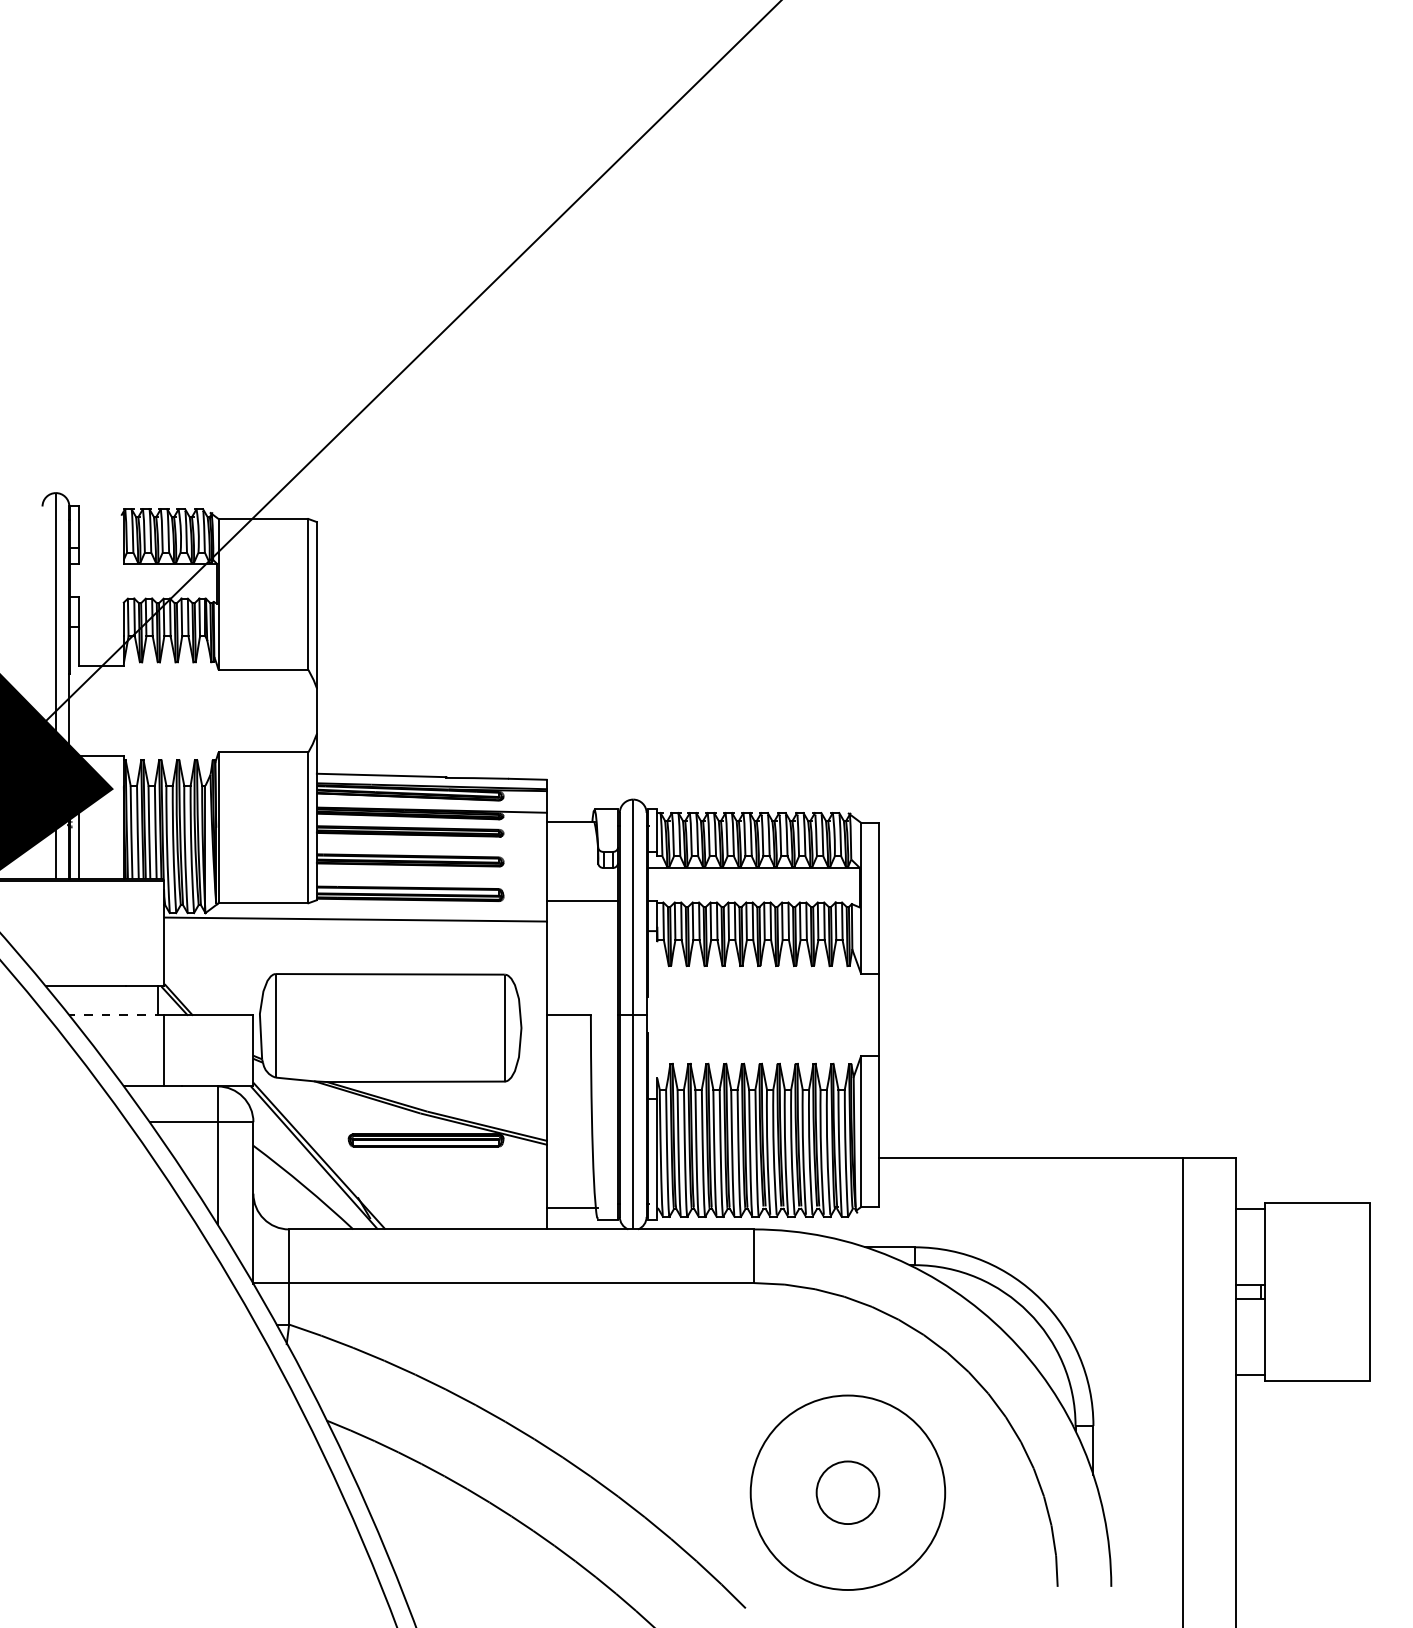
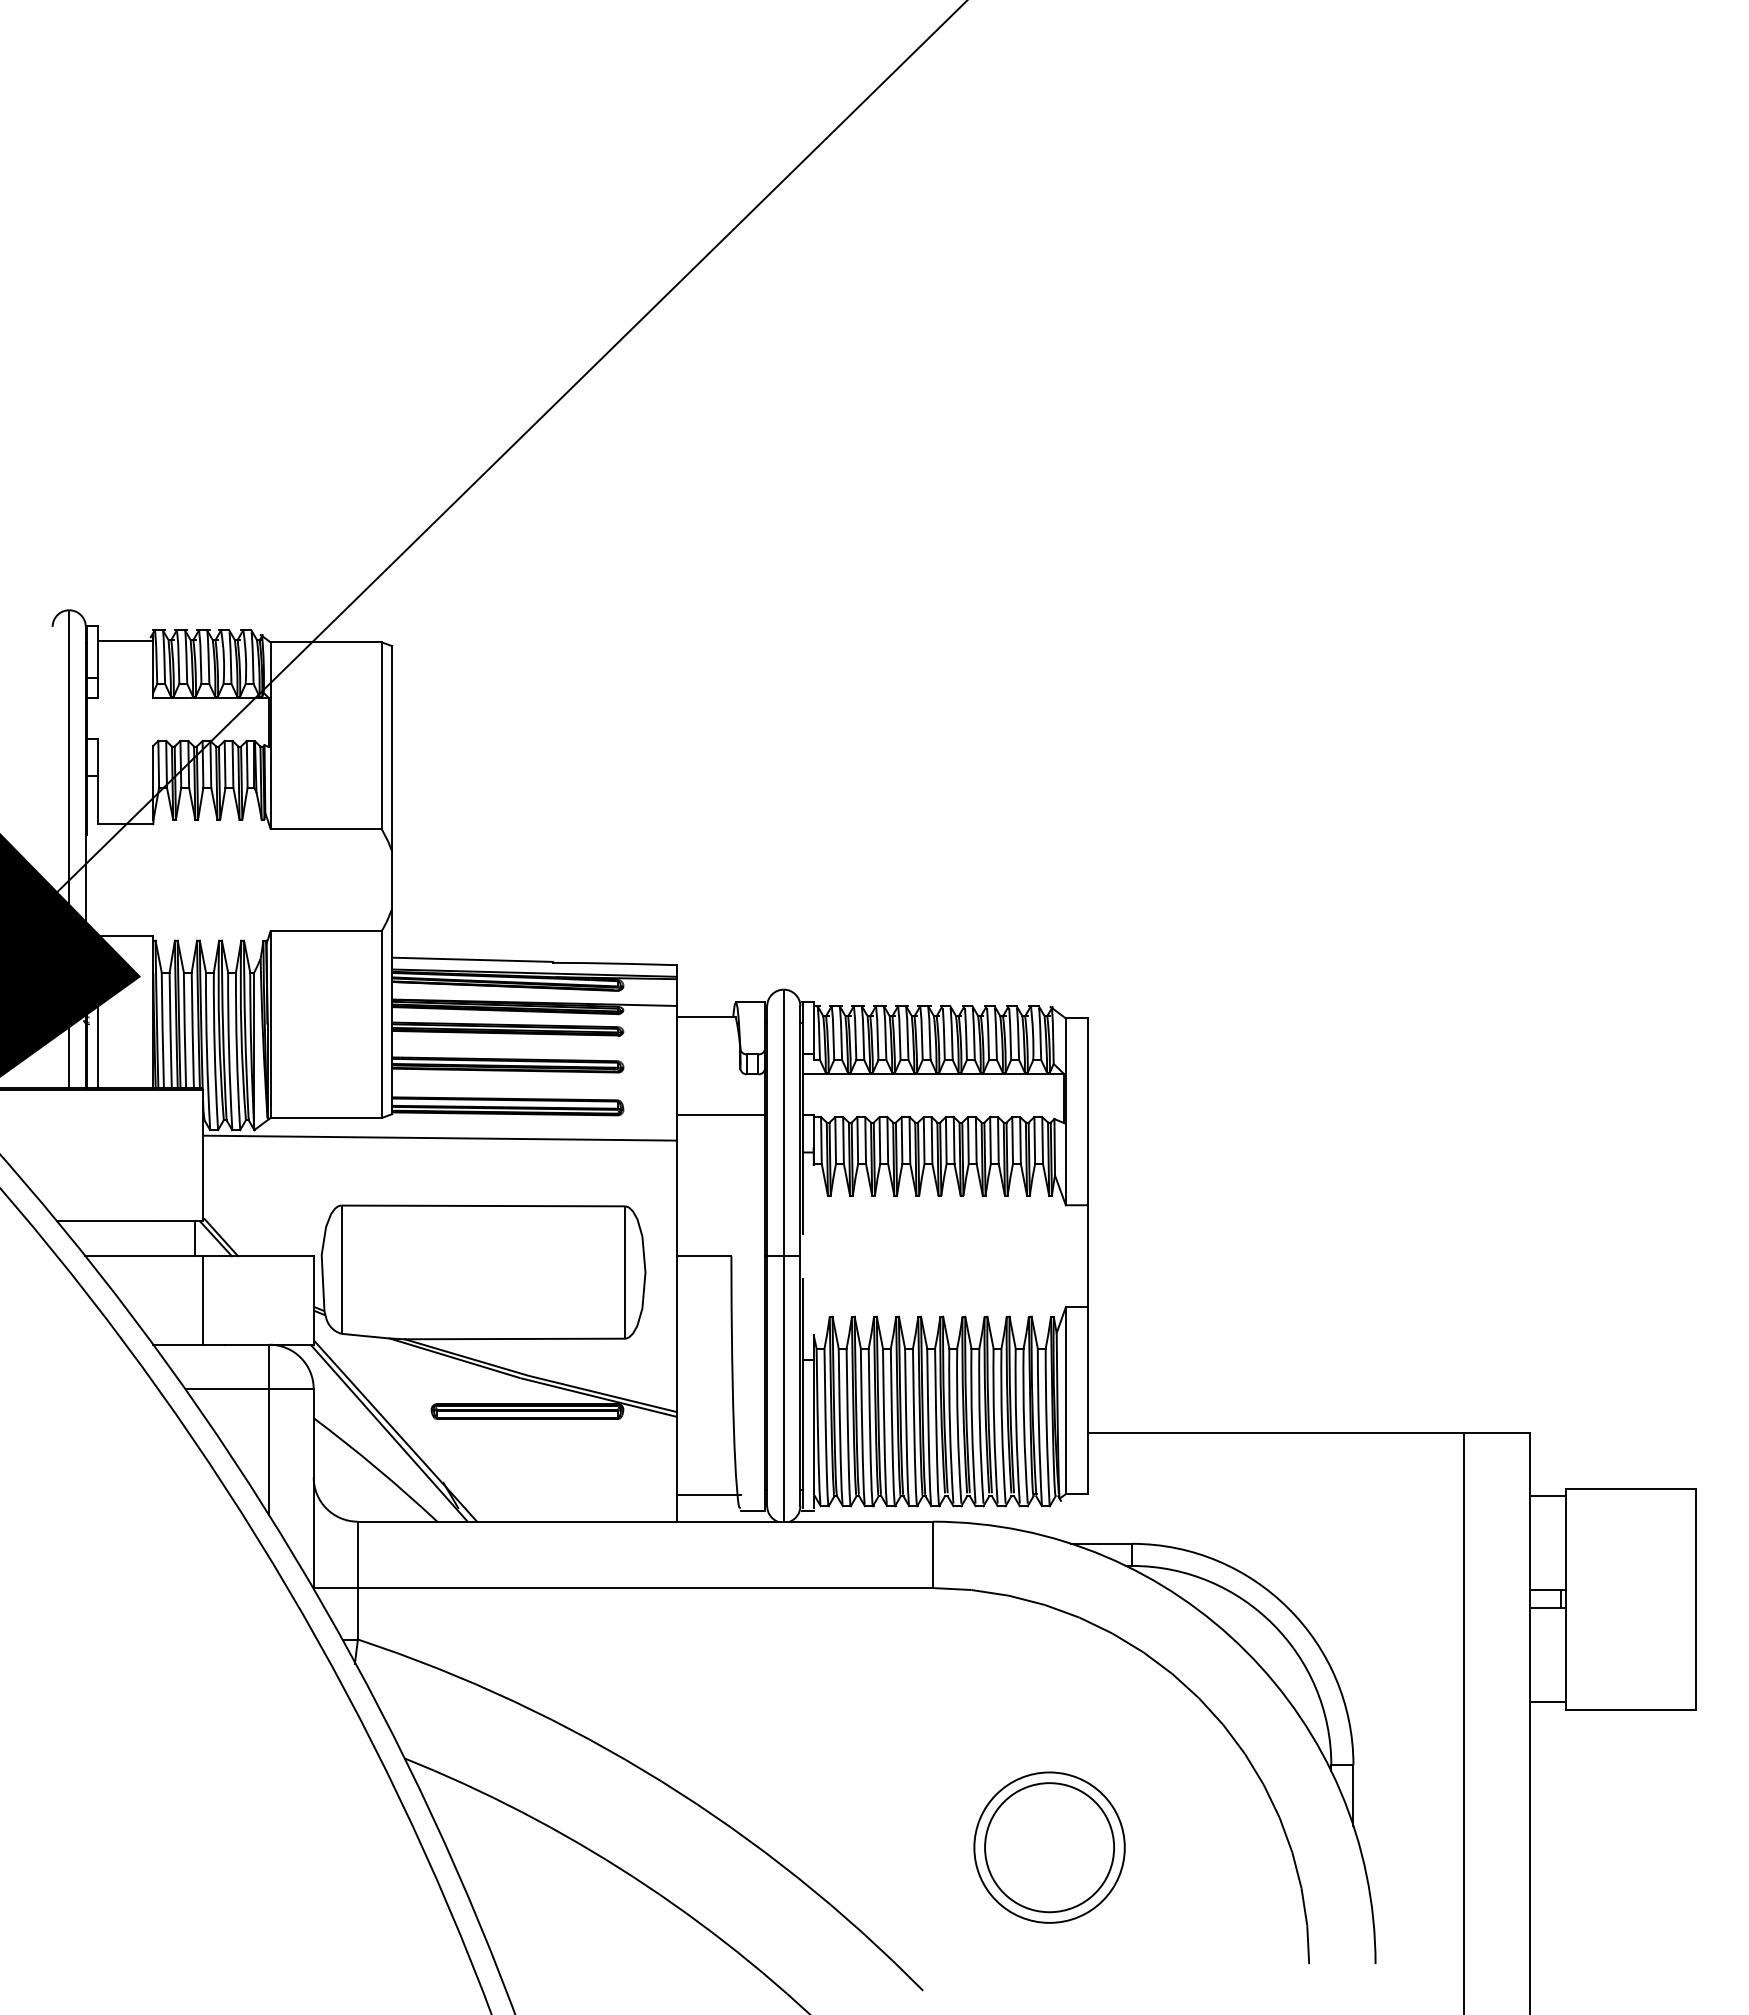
line: (101, 518) -> (125, 641), added
line: (116, 1015) -> (144, 1256), dashed -> solid
circle: (847, 1492) -> (1049, 1847), size x0.62
circle: (847, 1492) -> (1049, 1847), size x1.67

